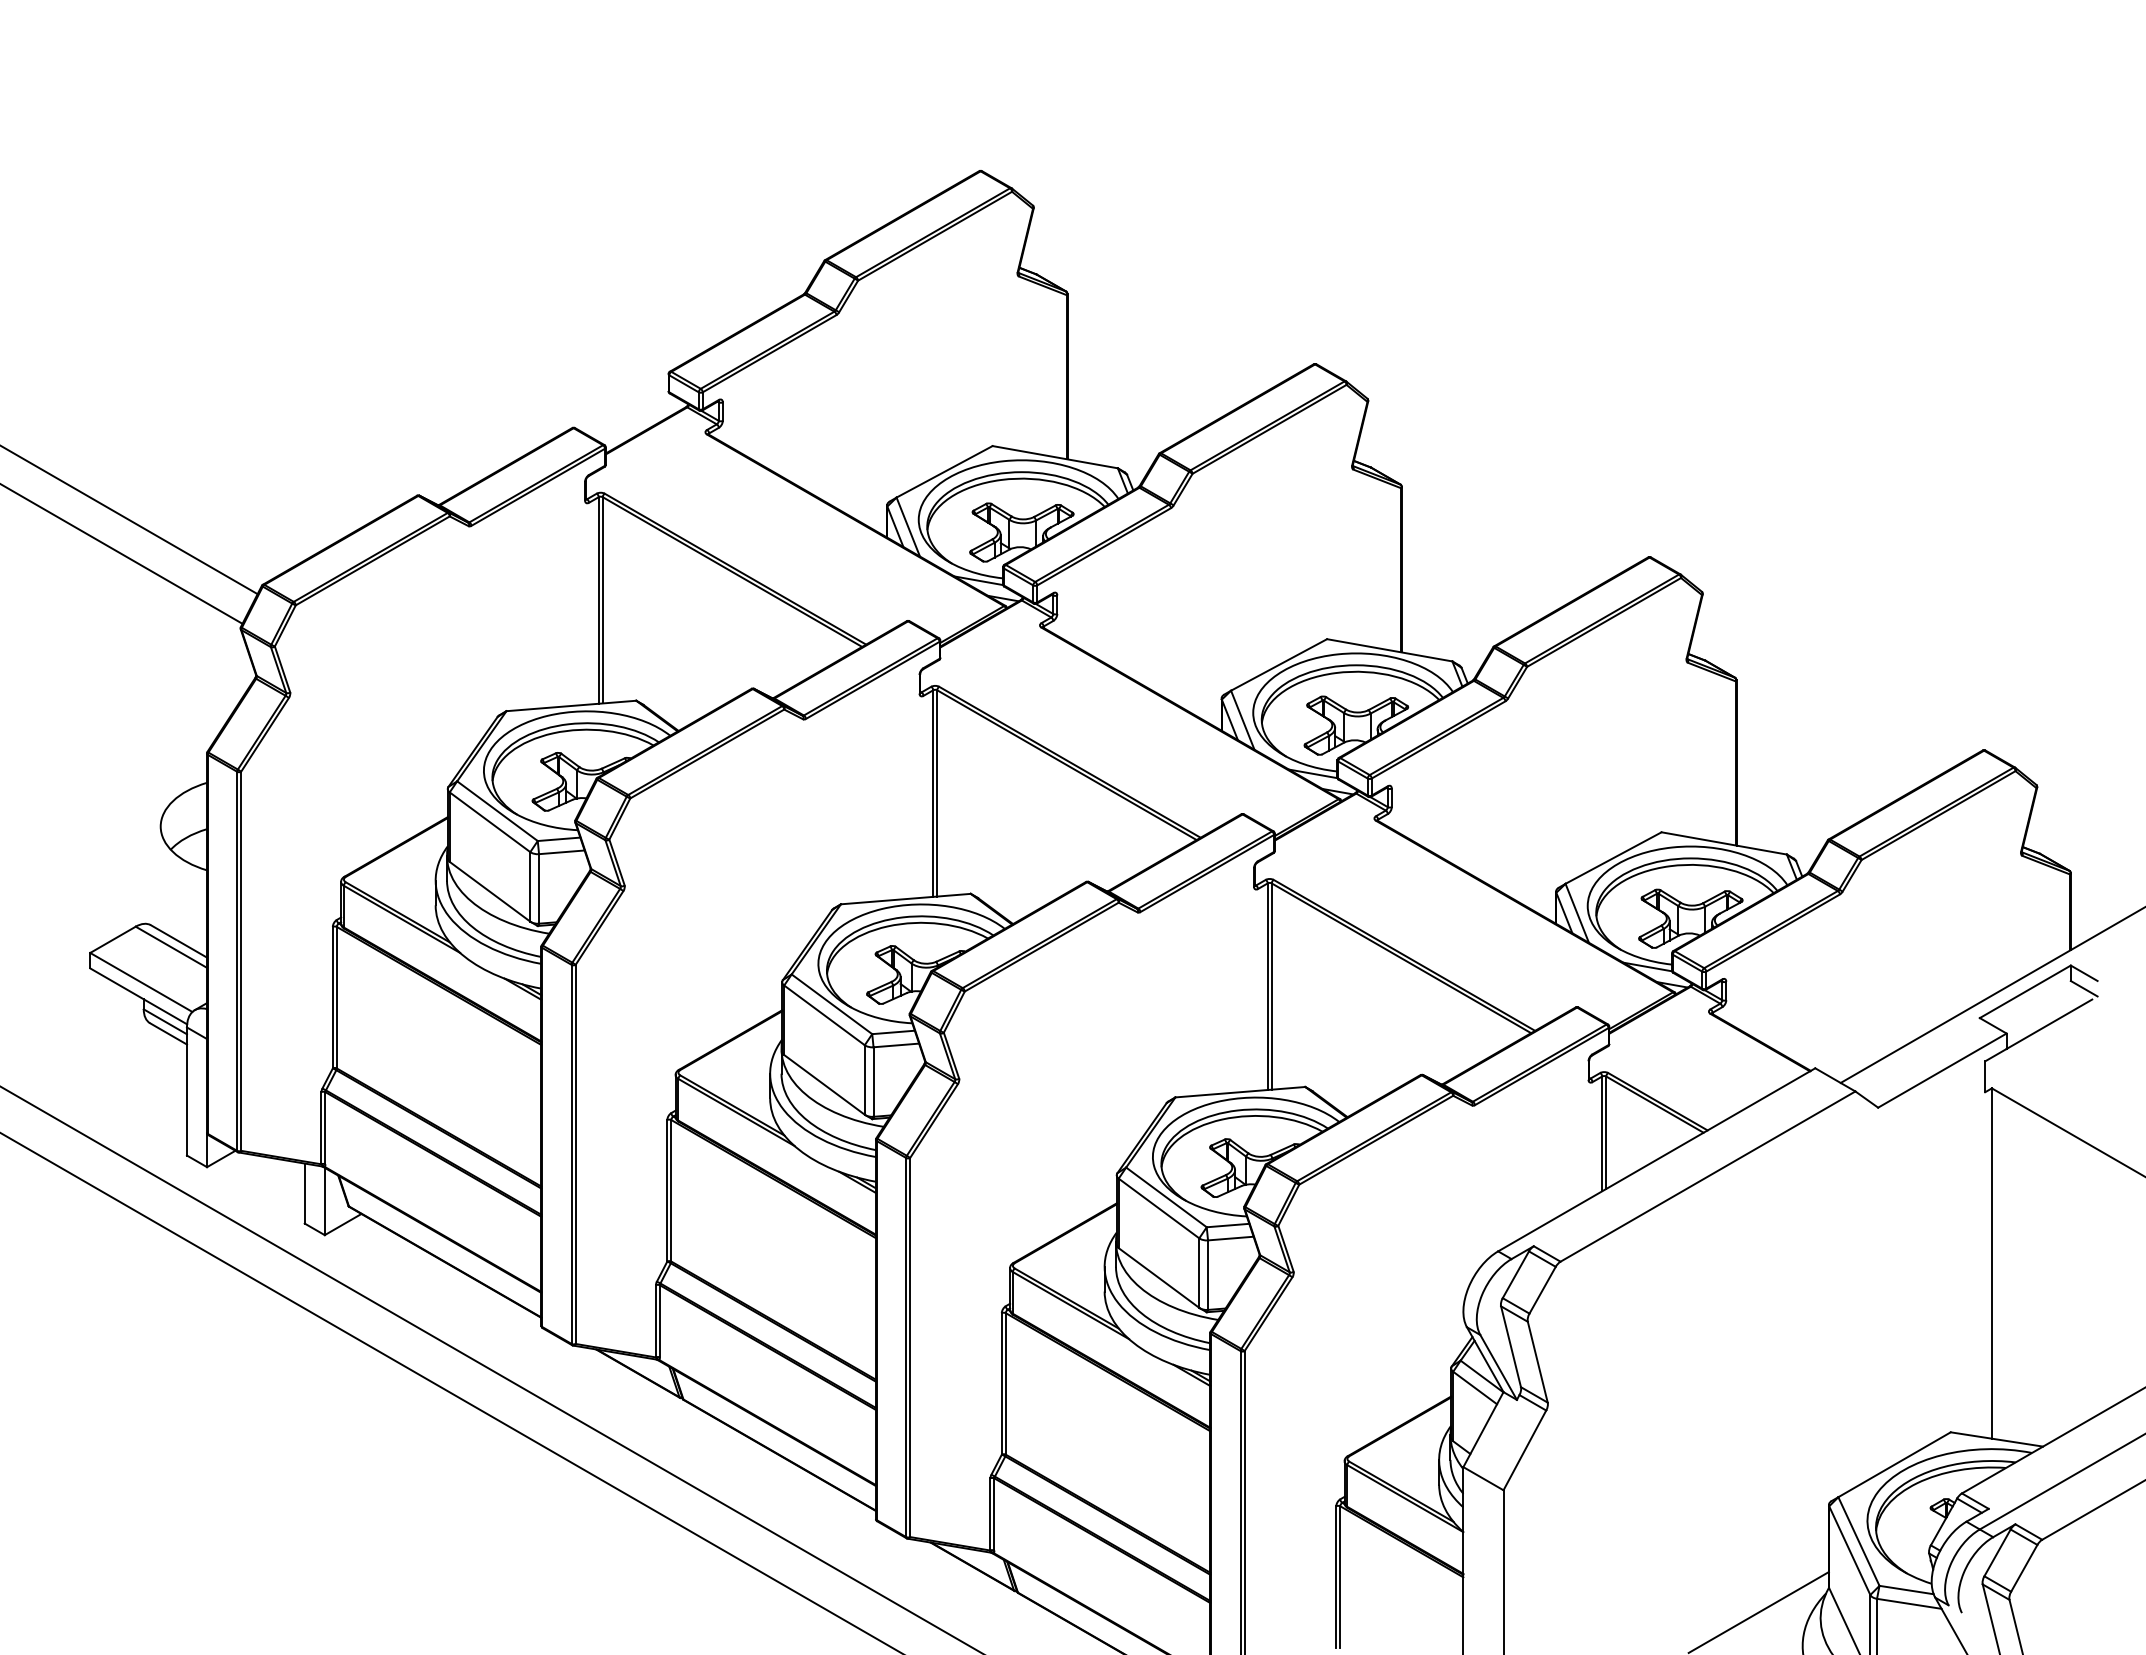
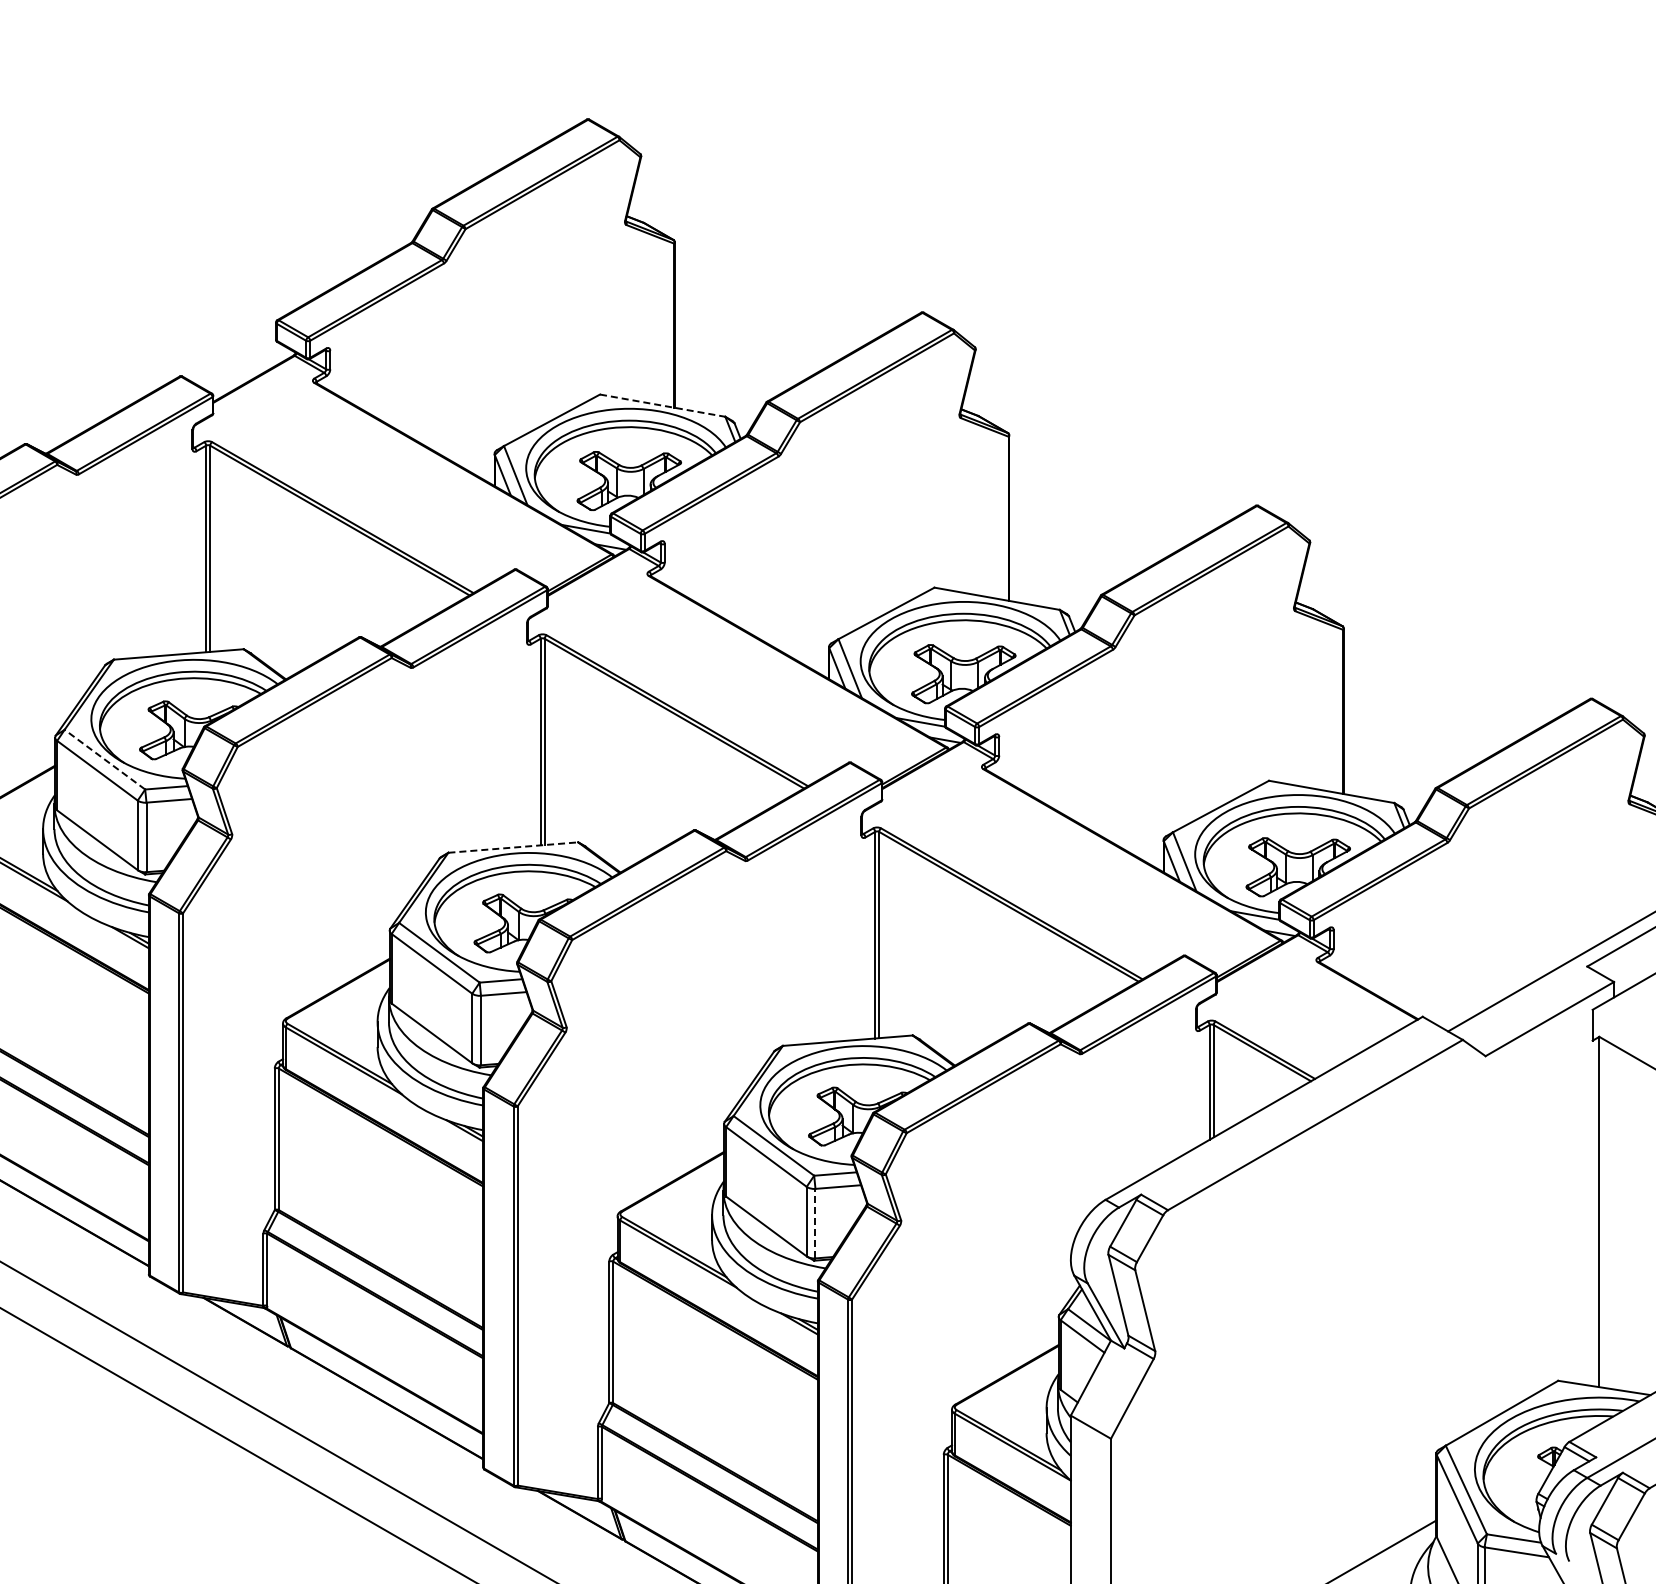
line: (1055, 457) -> (662, 405), solid -> dashed
line: (497, 810) -> (104, 758), solid -> dashed
line: (906, 899) -> (513, 847), solid -> dashed
line: (1208, 1275) -> (815, 1223), solid -> dashed

